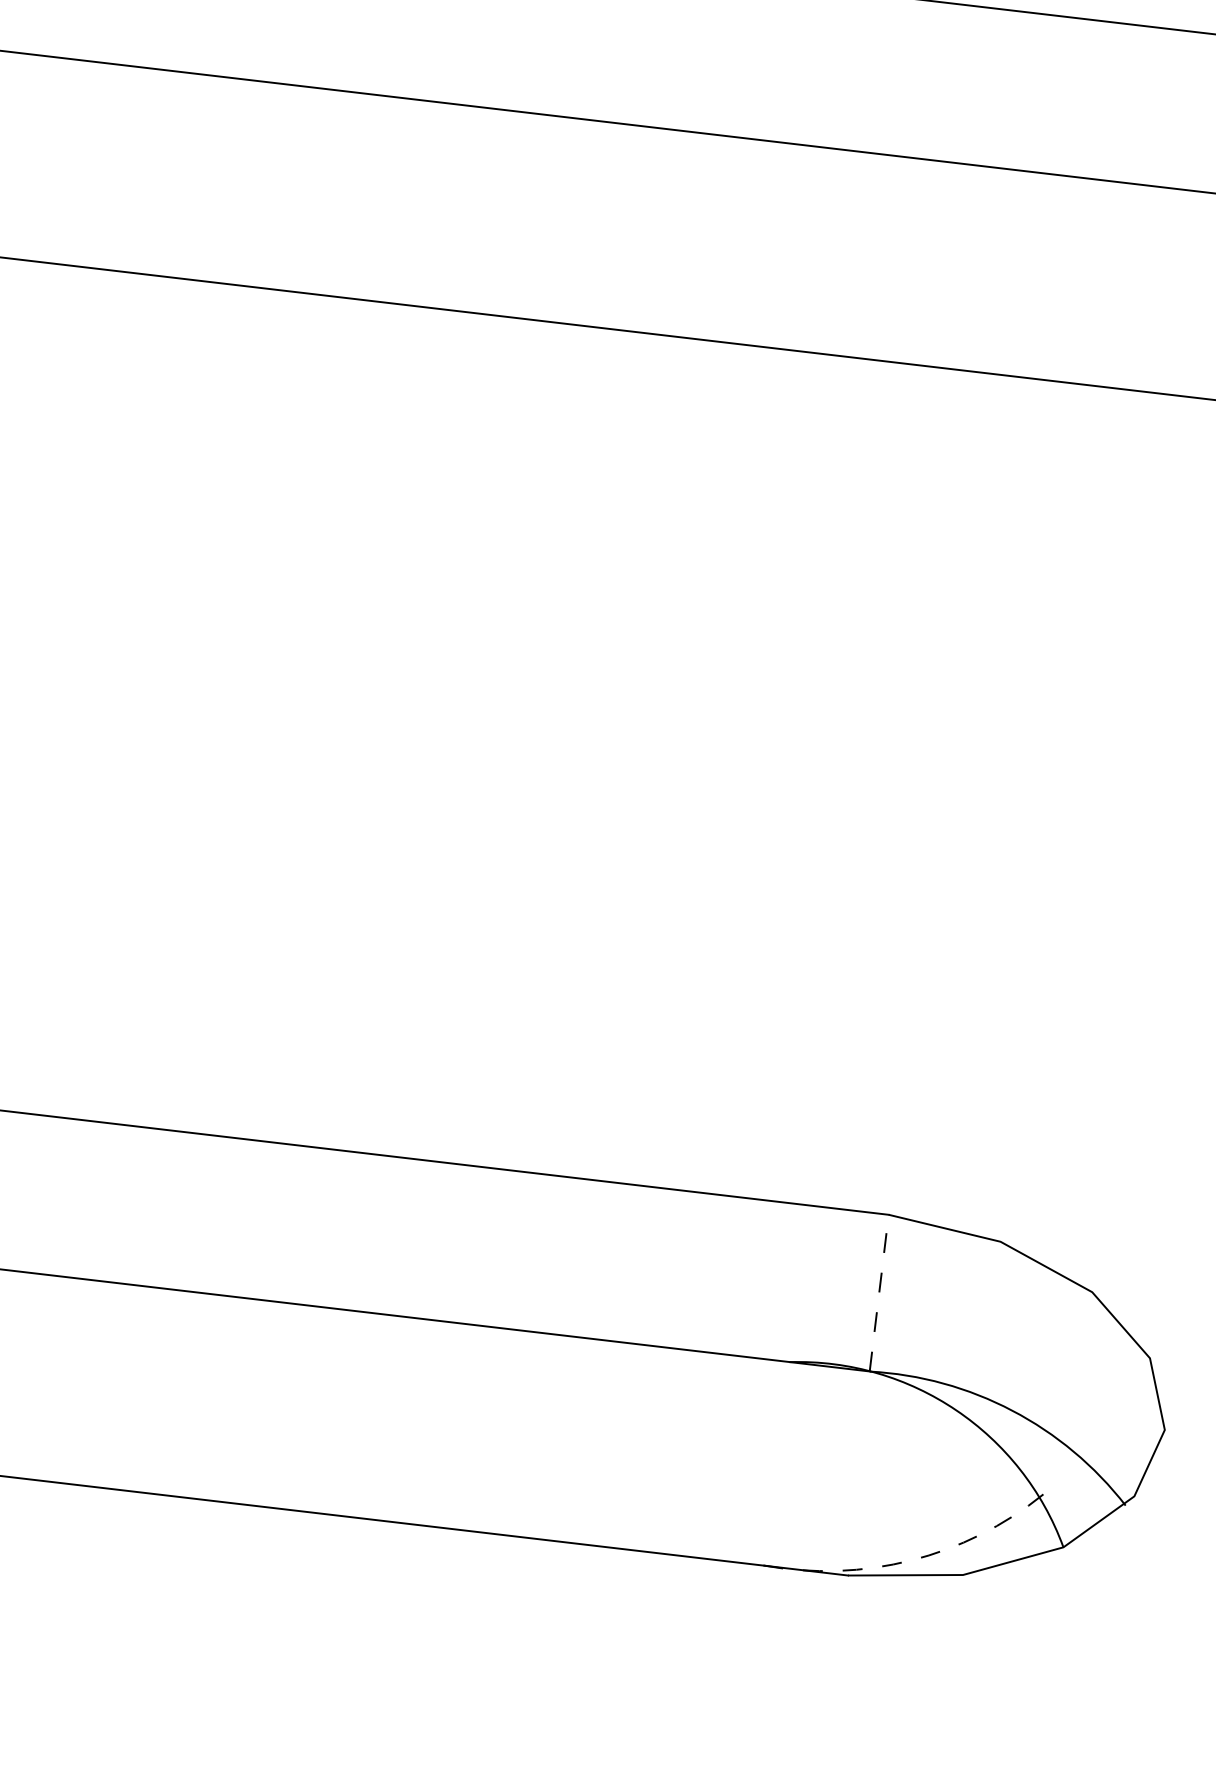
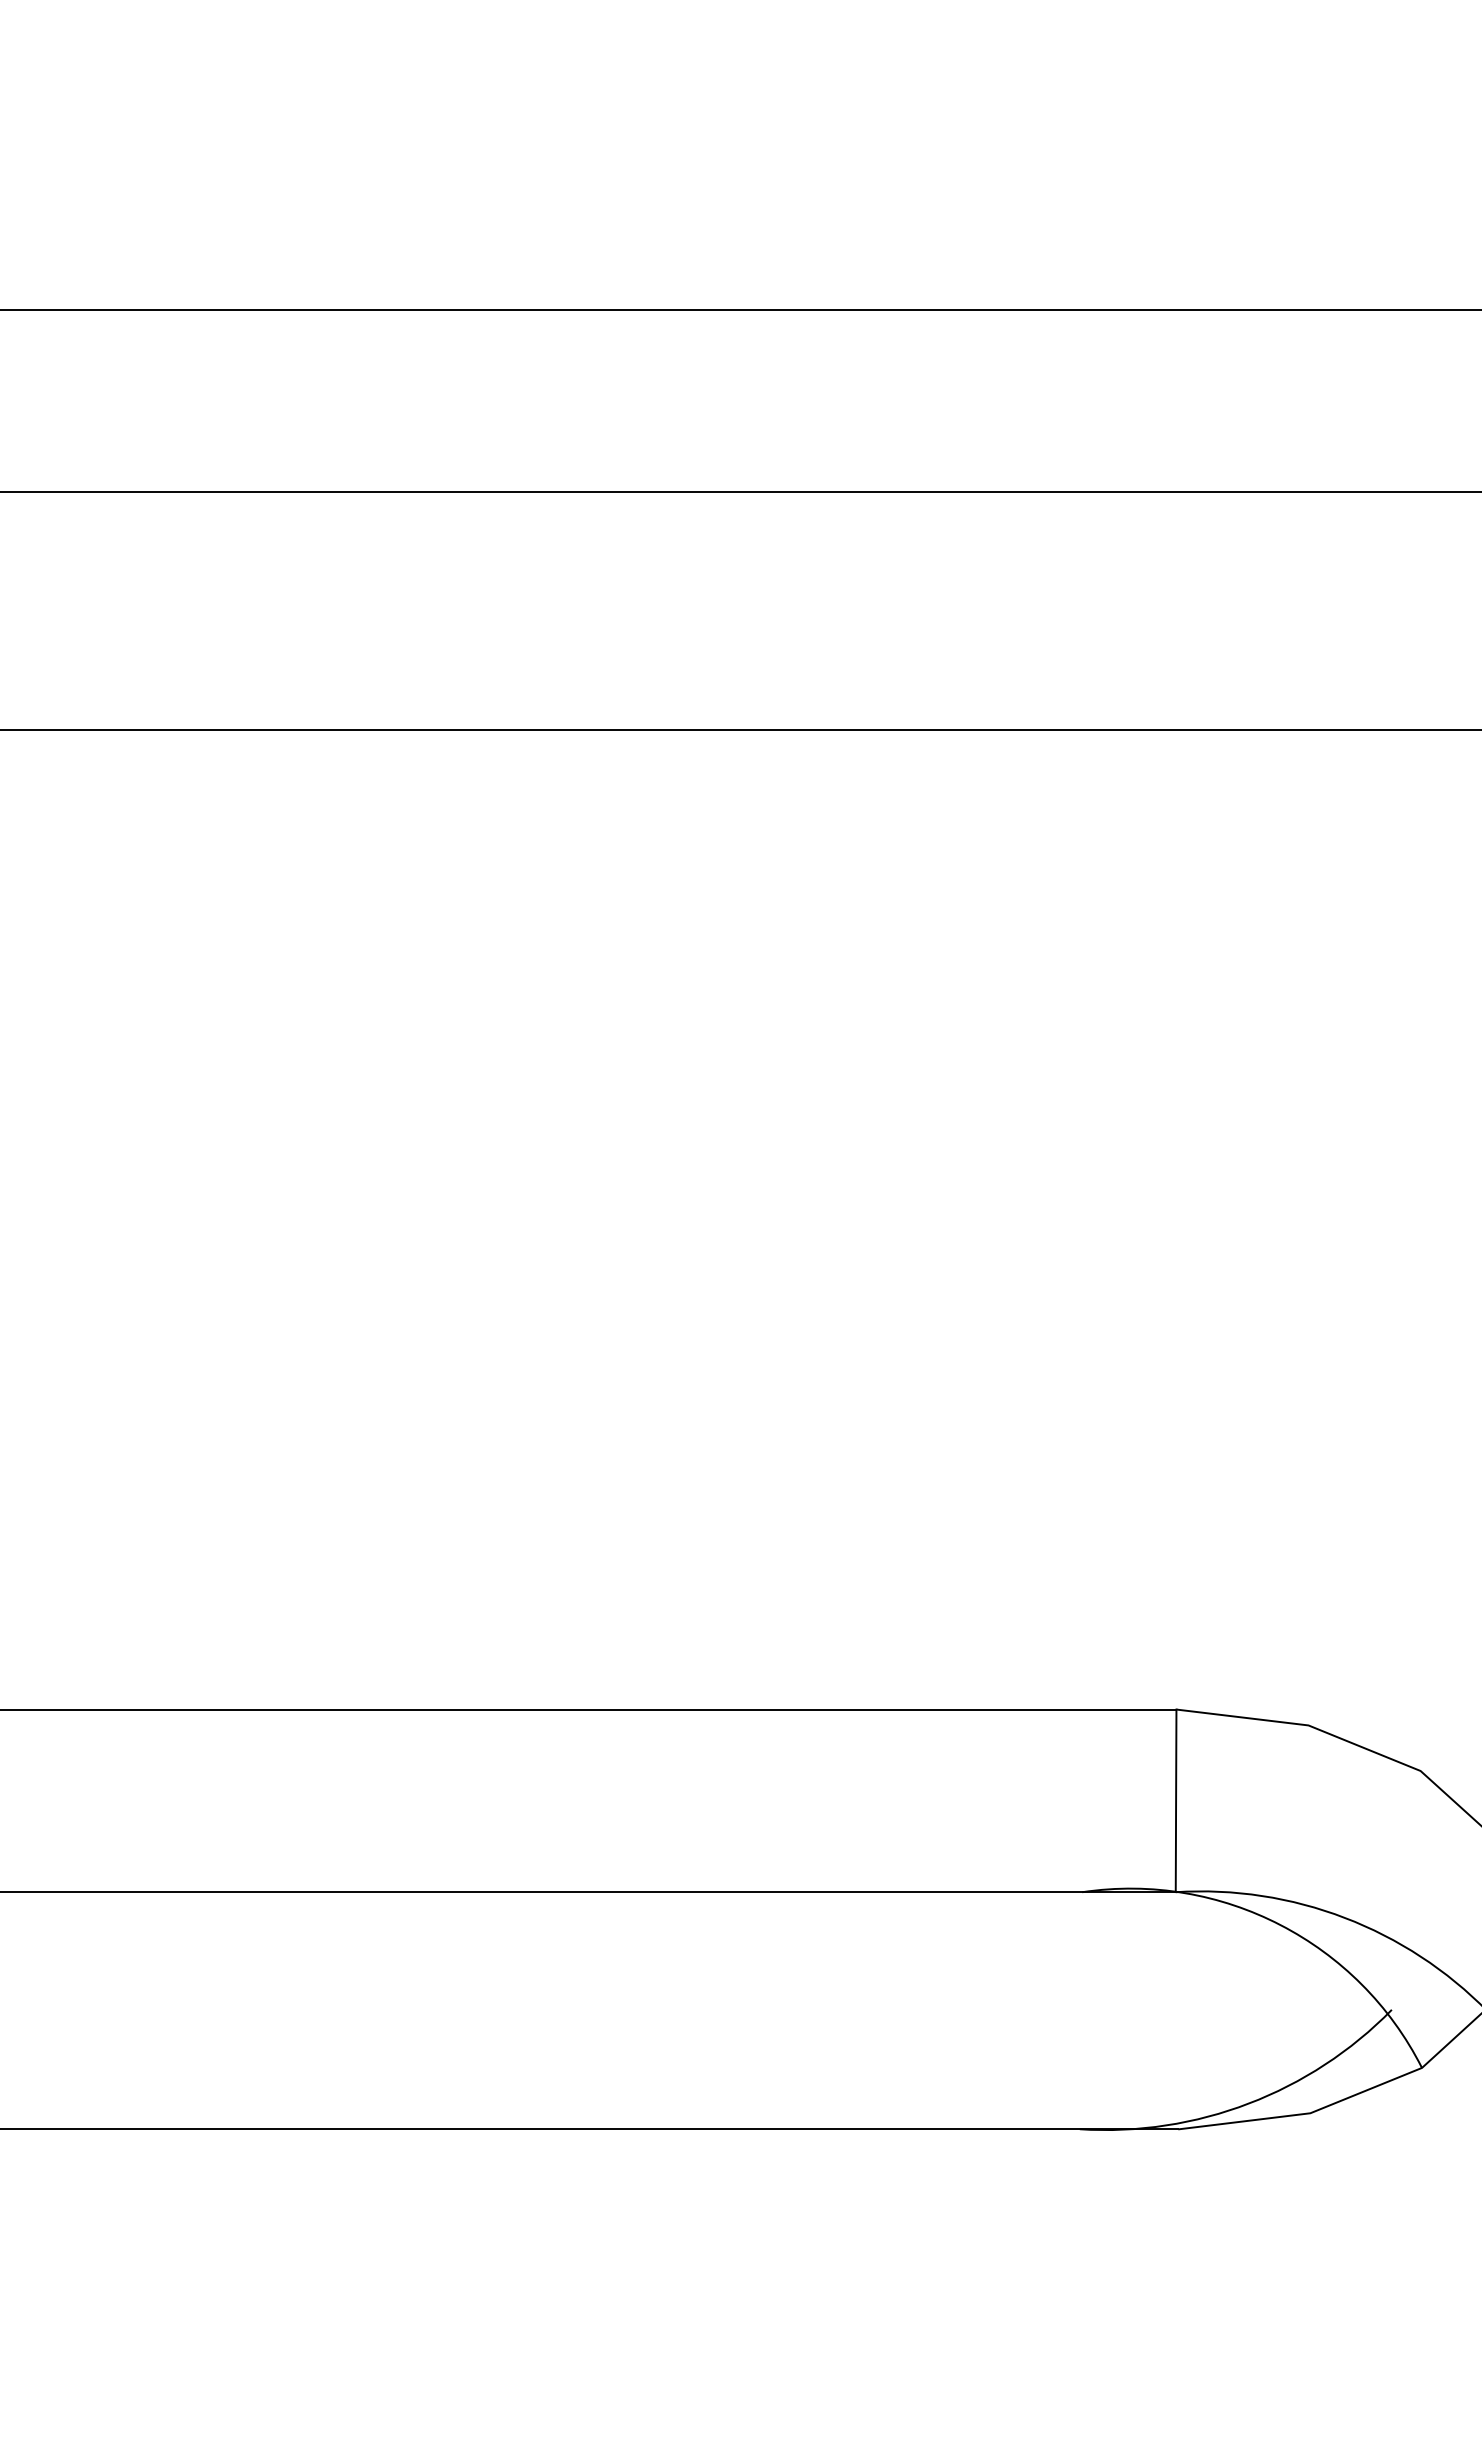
line: (879, 1292) -> (1176, 1800), dashed -> solid
arc: (910, 1560) -> (1248, 2103), dashed -> solid

